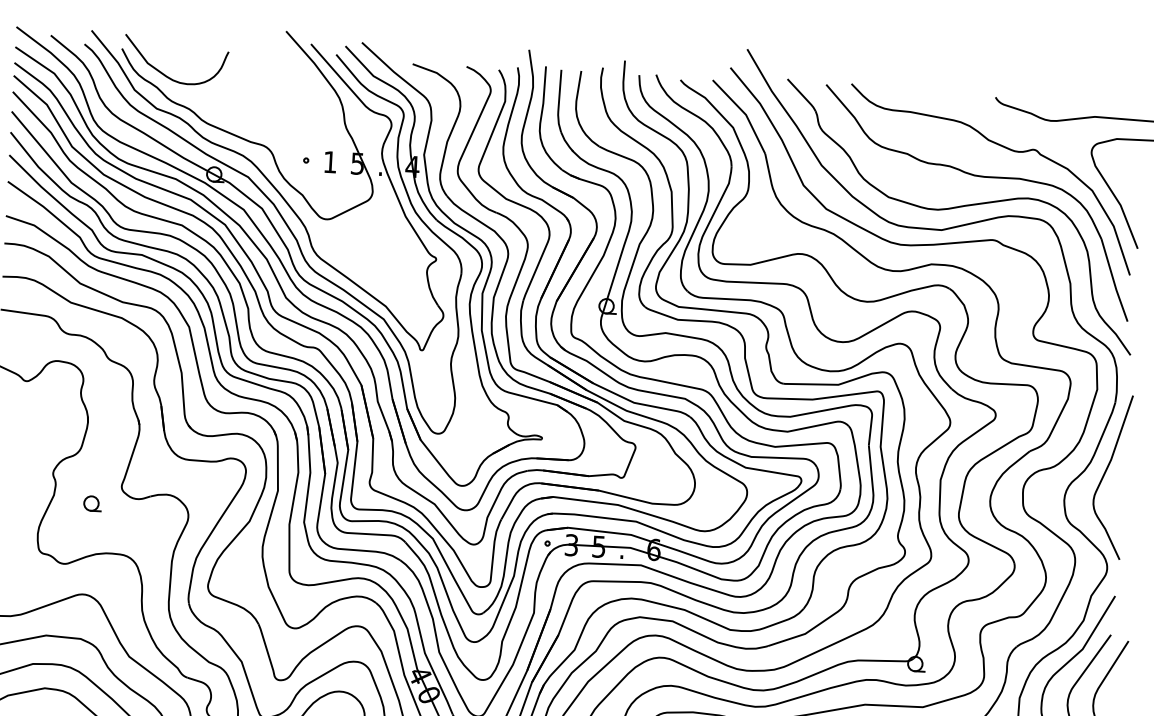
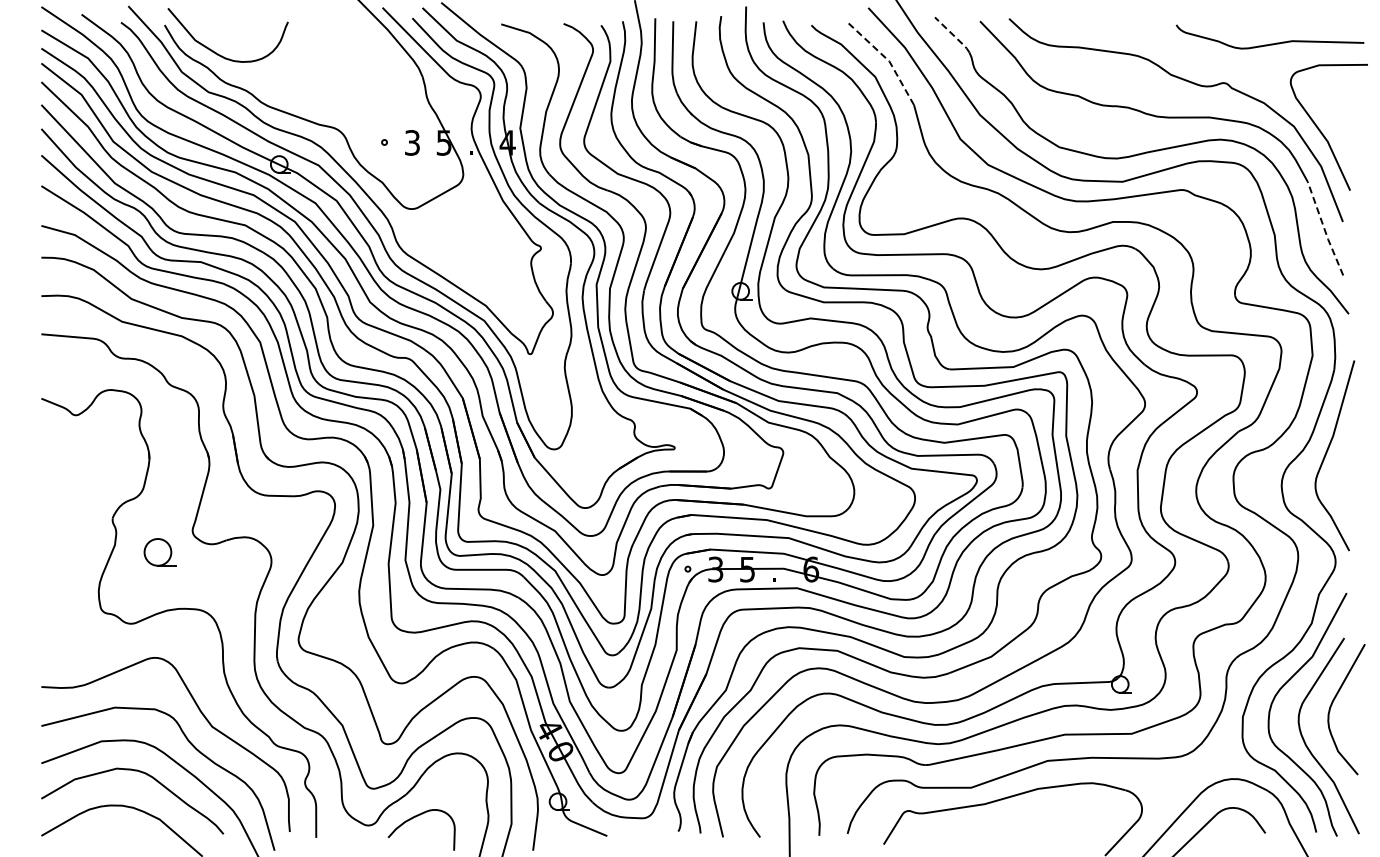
line: (802, 95) -> (953, 35), solid -> dashed
line: (744, 114) -> (887, 60), solid -> dashed
text: (330, 161) -> (412, 142), 1 -> 3
line: (1113, 281) -> (1324, 229), solid -> dashed
part: (92, 503) -> (159, 552), size x1.6

